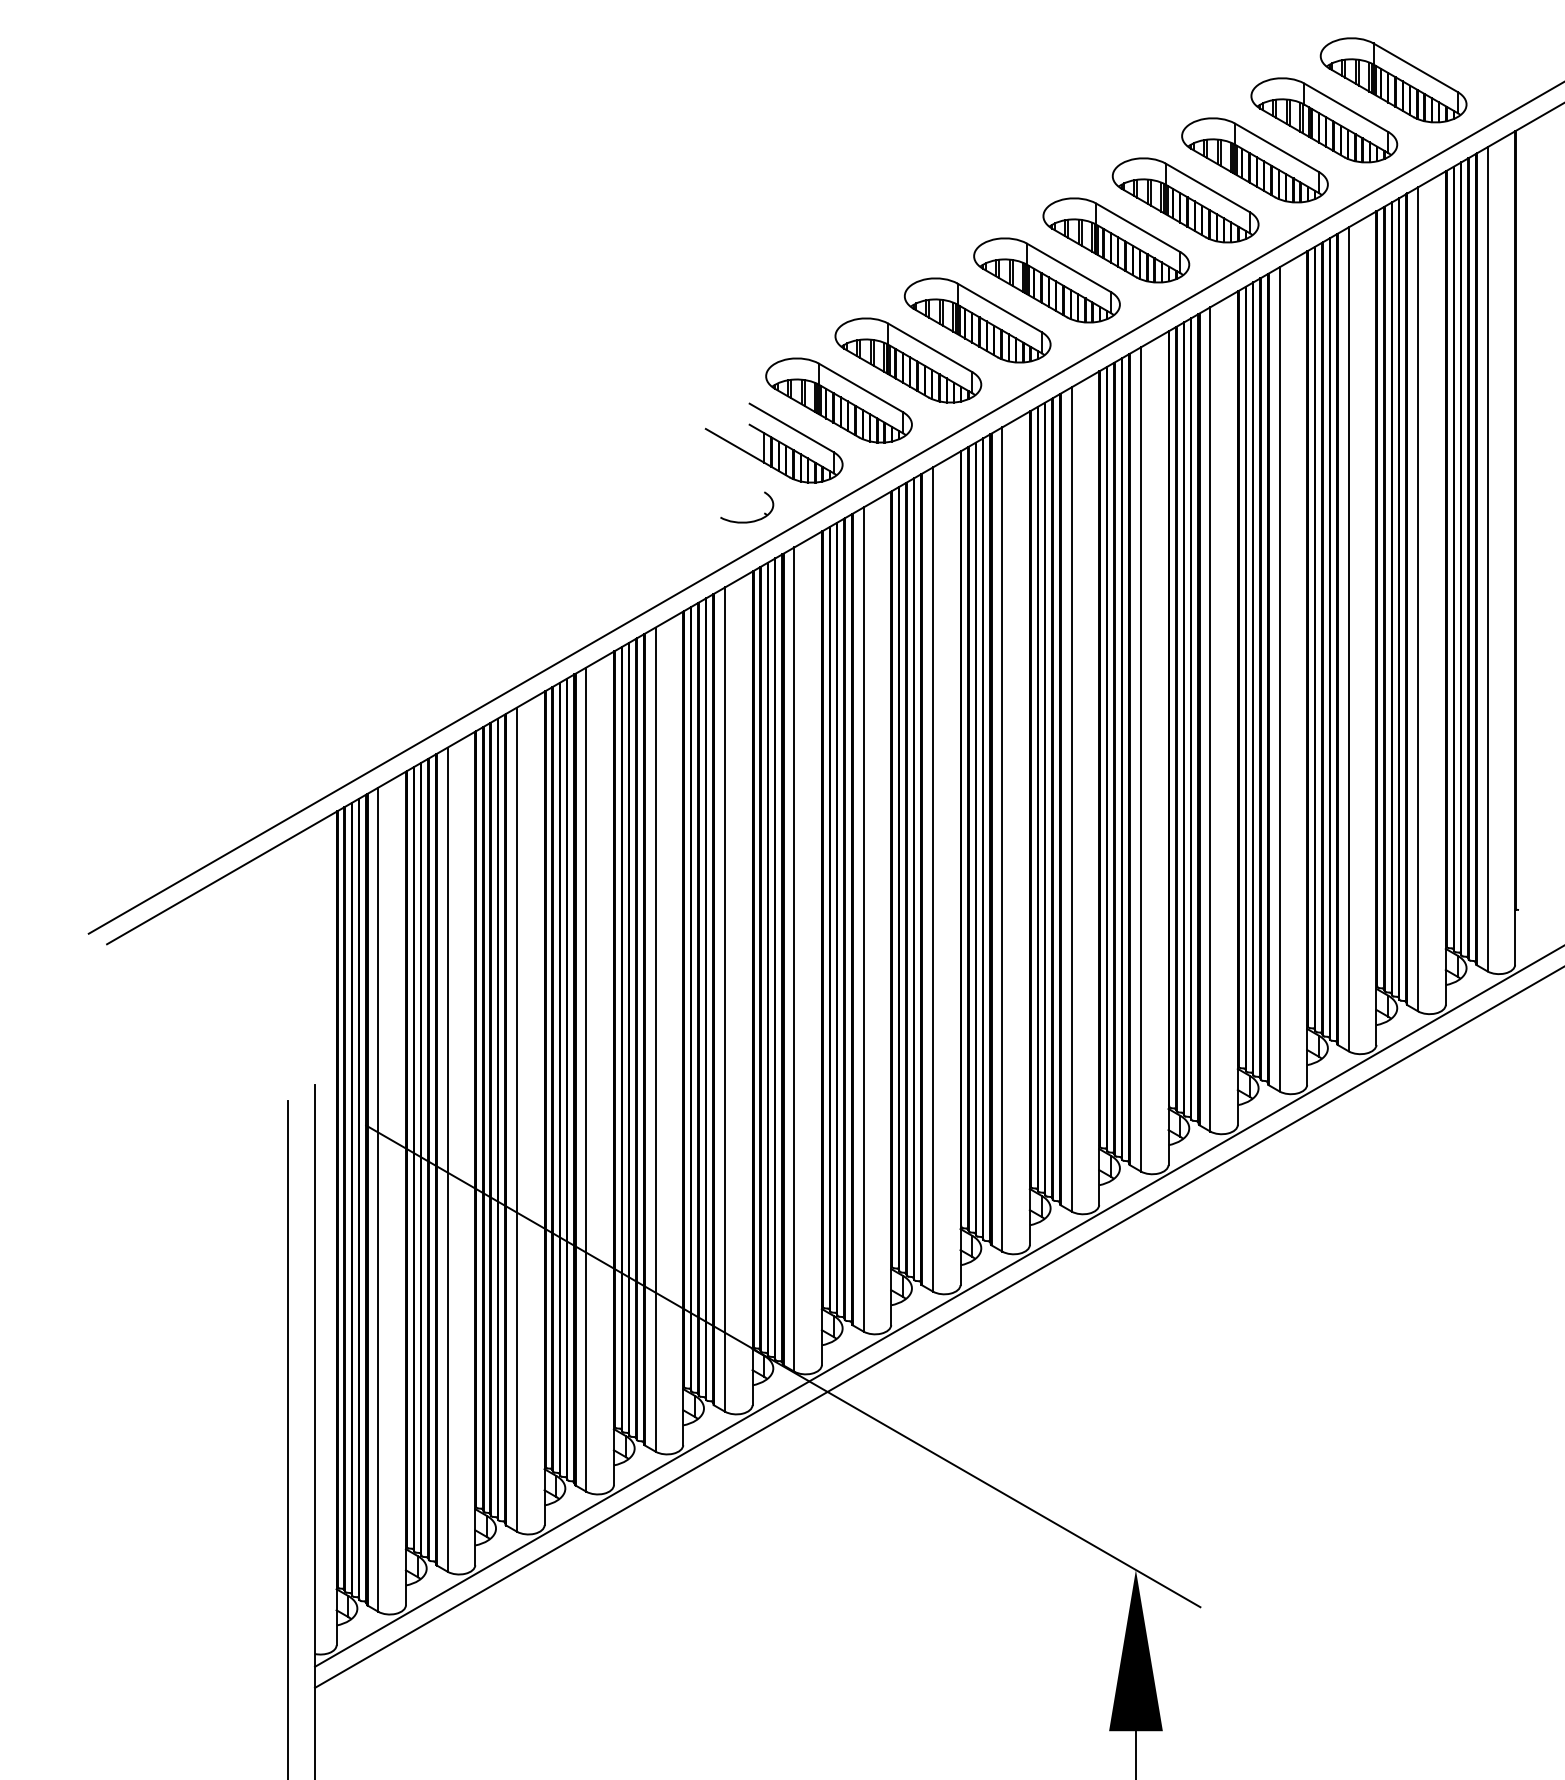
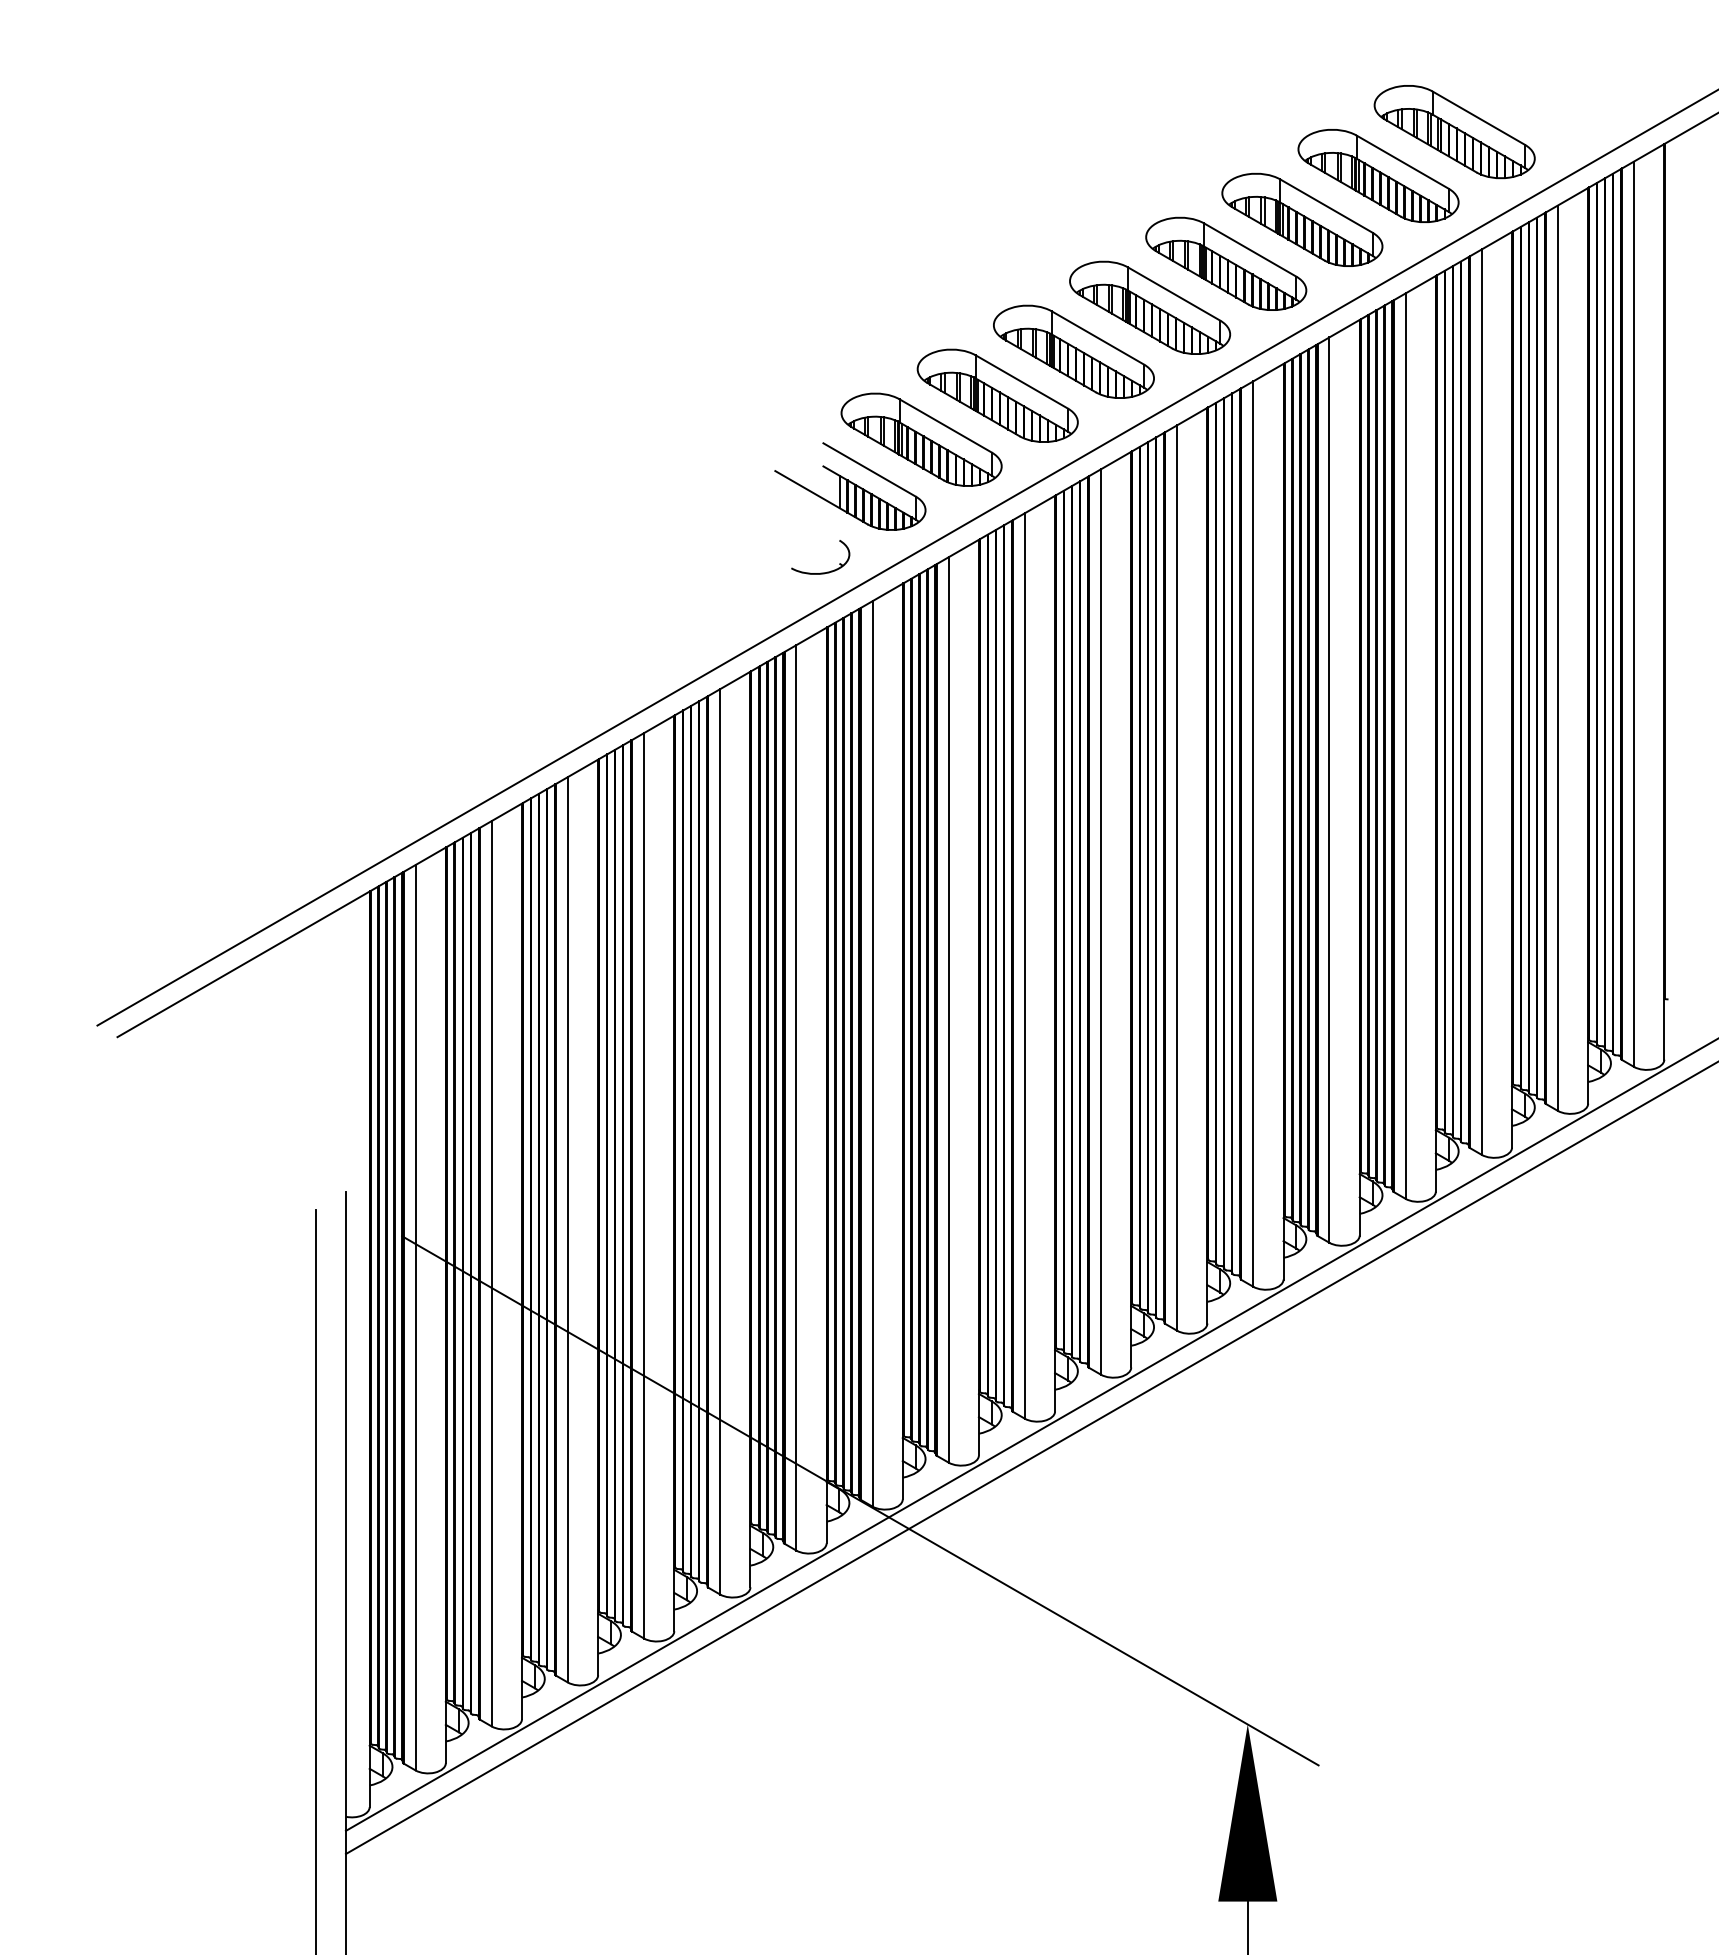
part: (1393, 80) -> (1530, 88), removed

